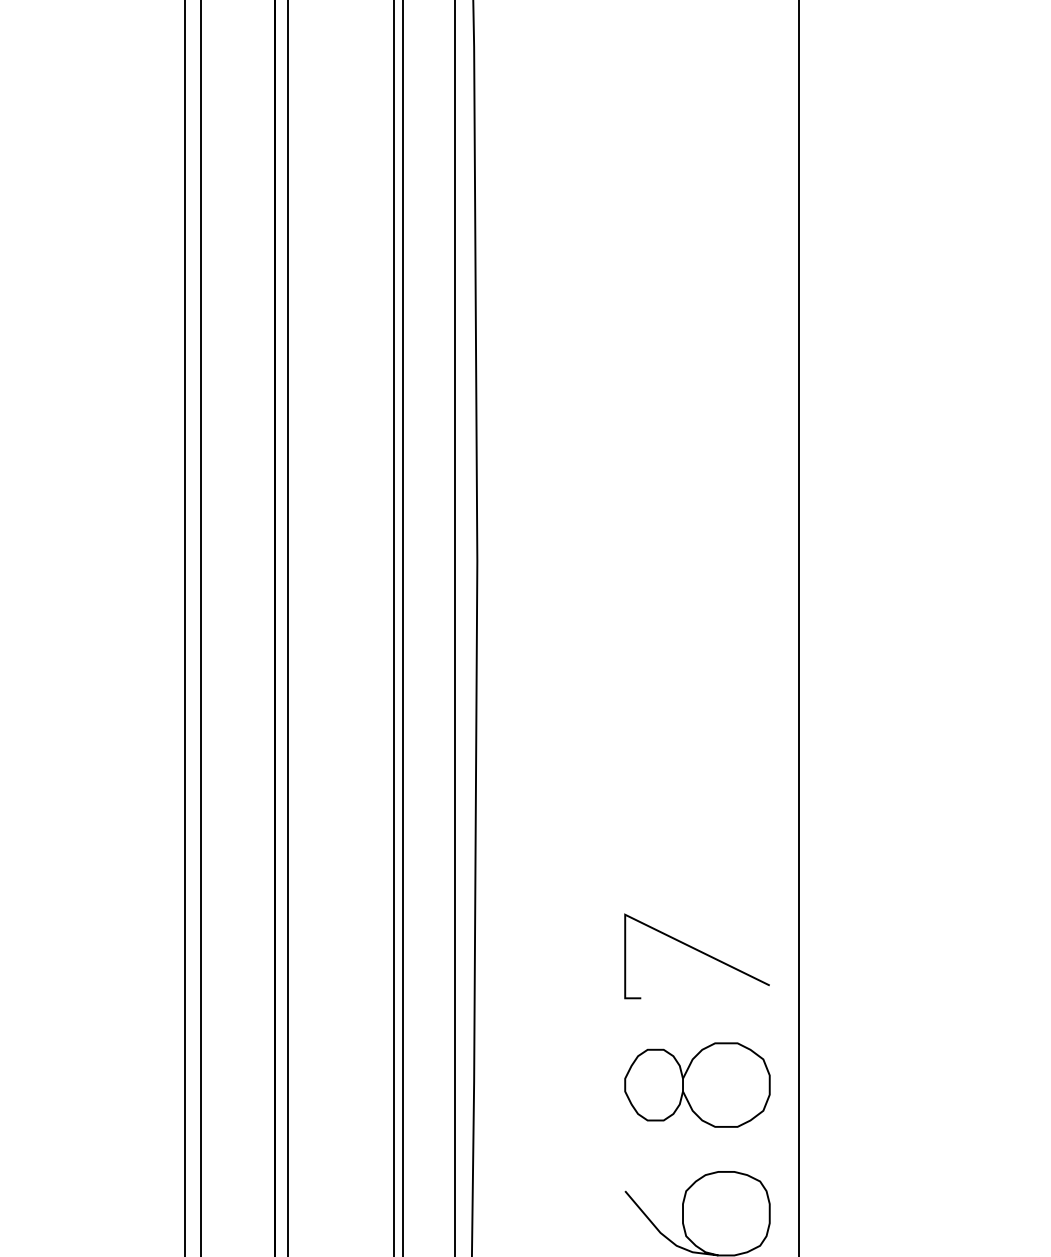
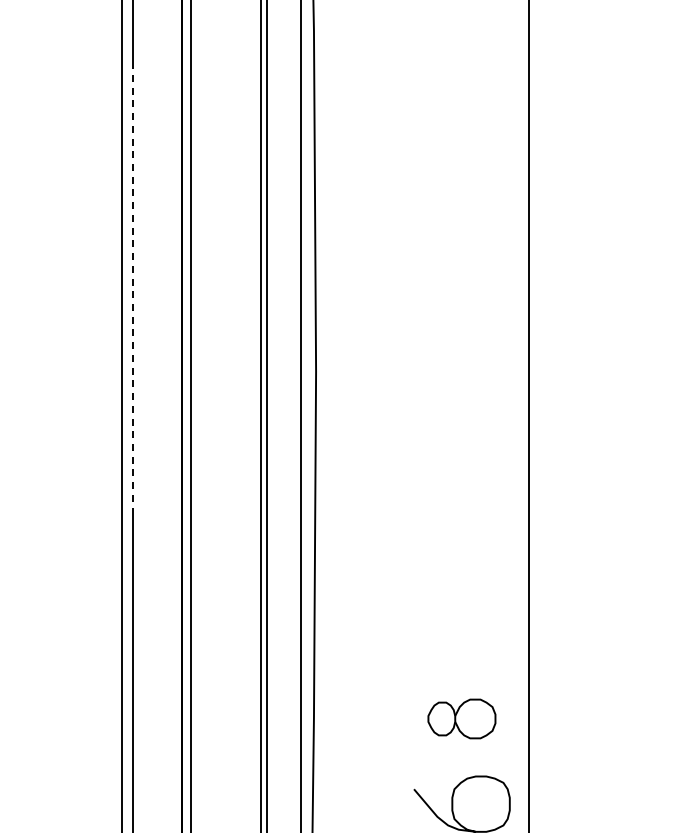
line: (200, 436) -> (132, 289), solid -> dashed
line: (699, 953) -> (463, 631), removed
part: (696, 1084) -> (461, 718), size x0.7

